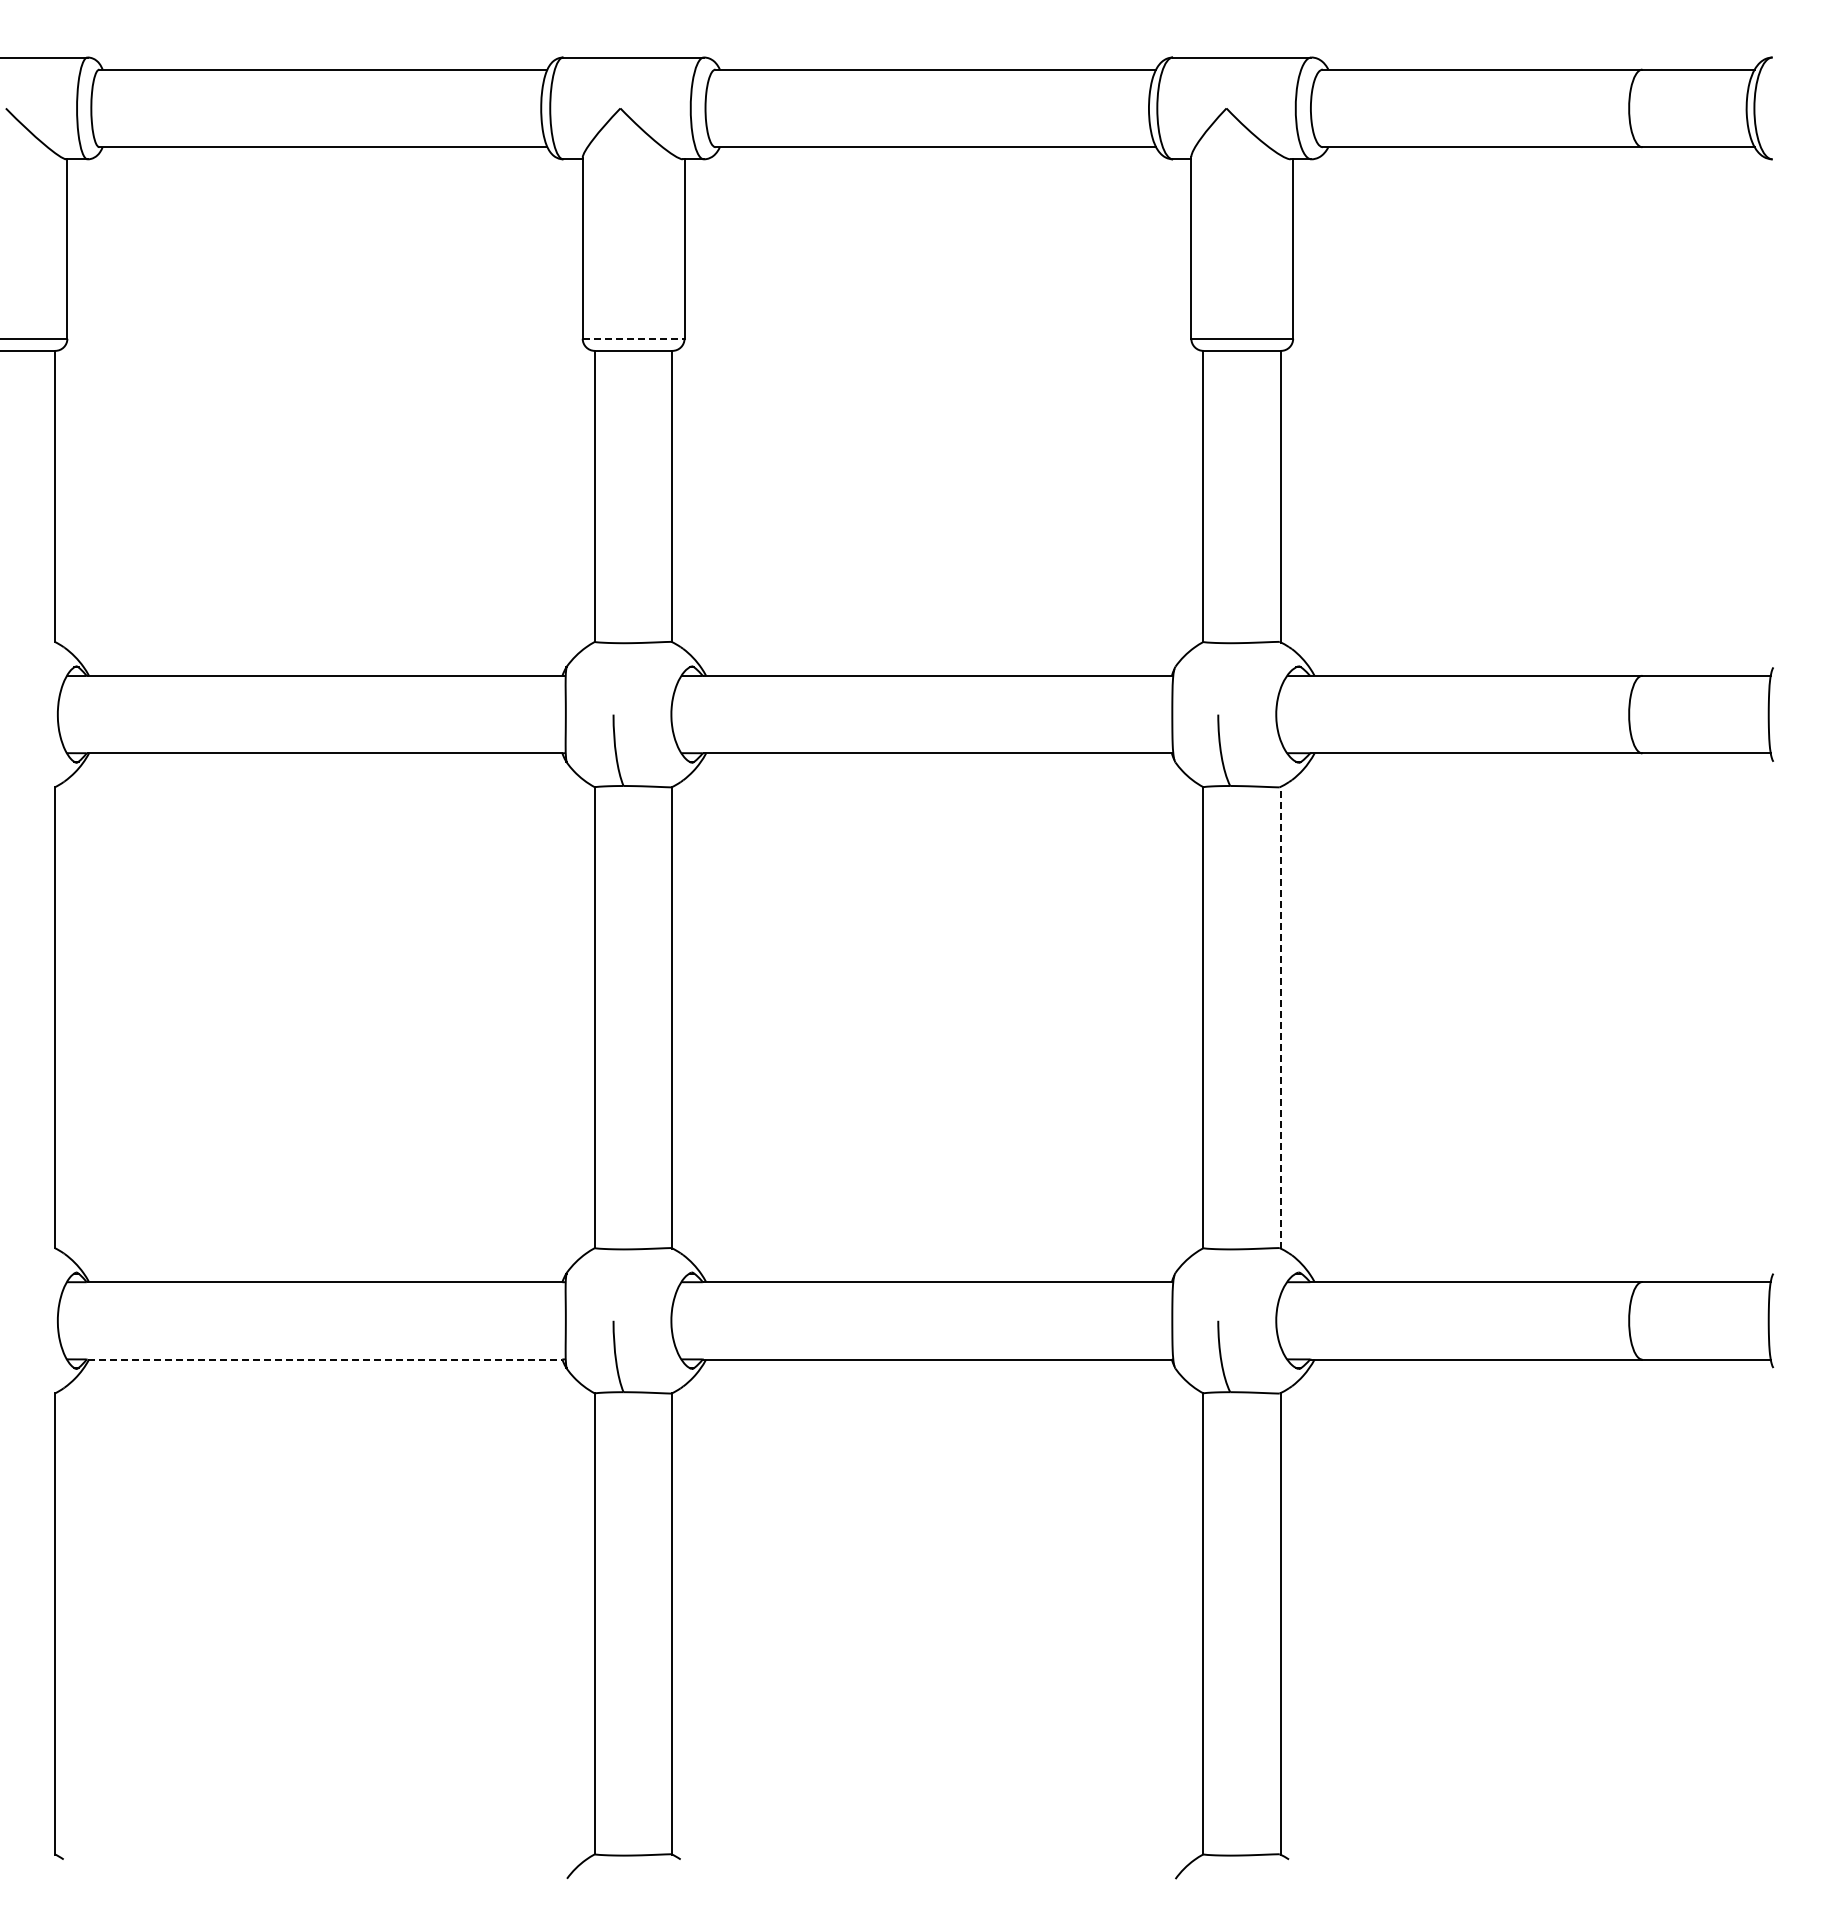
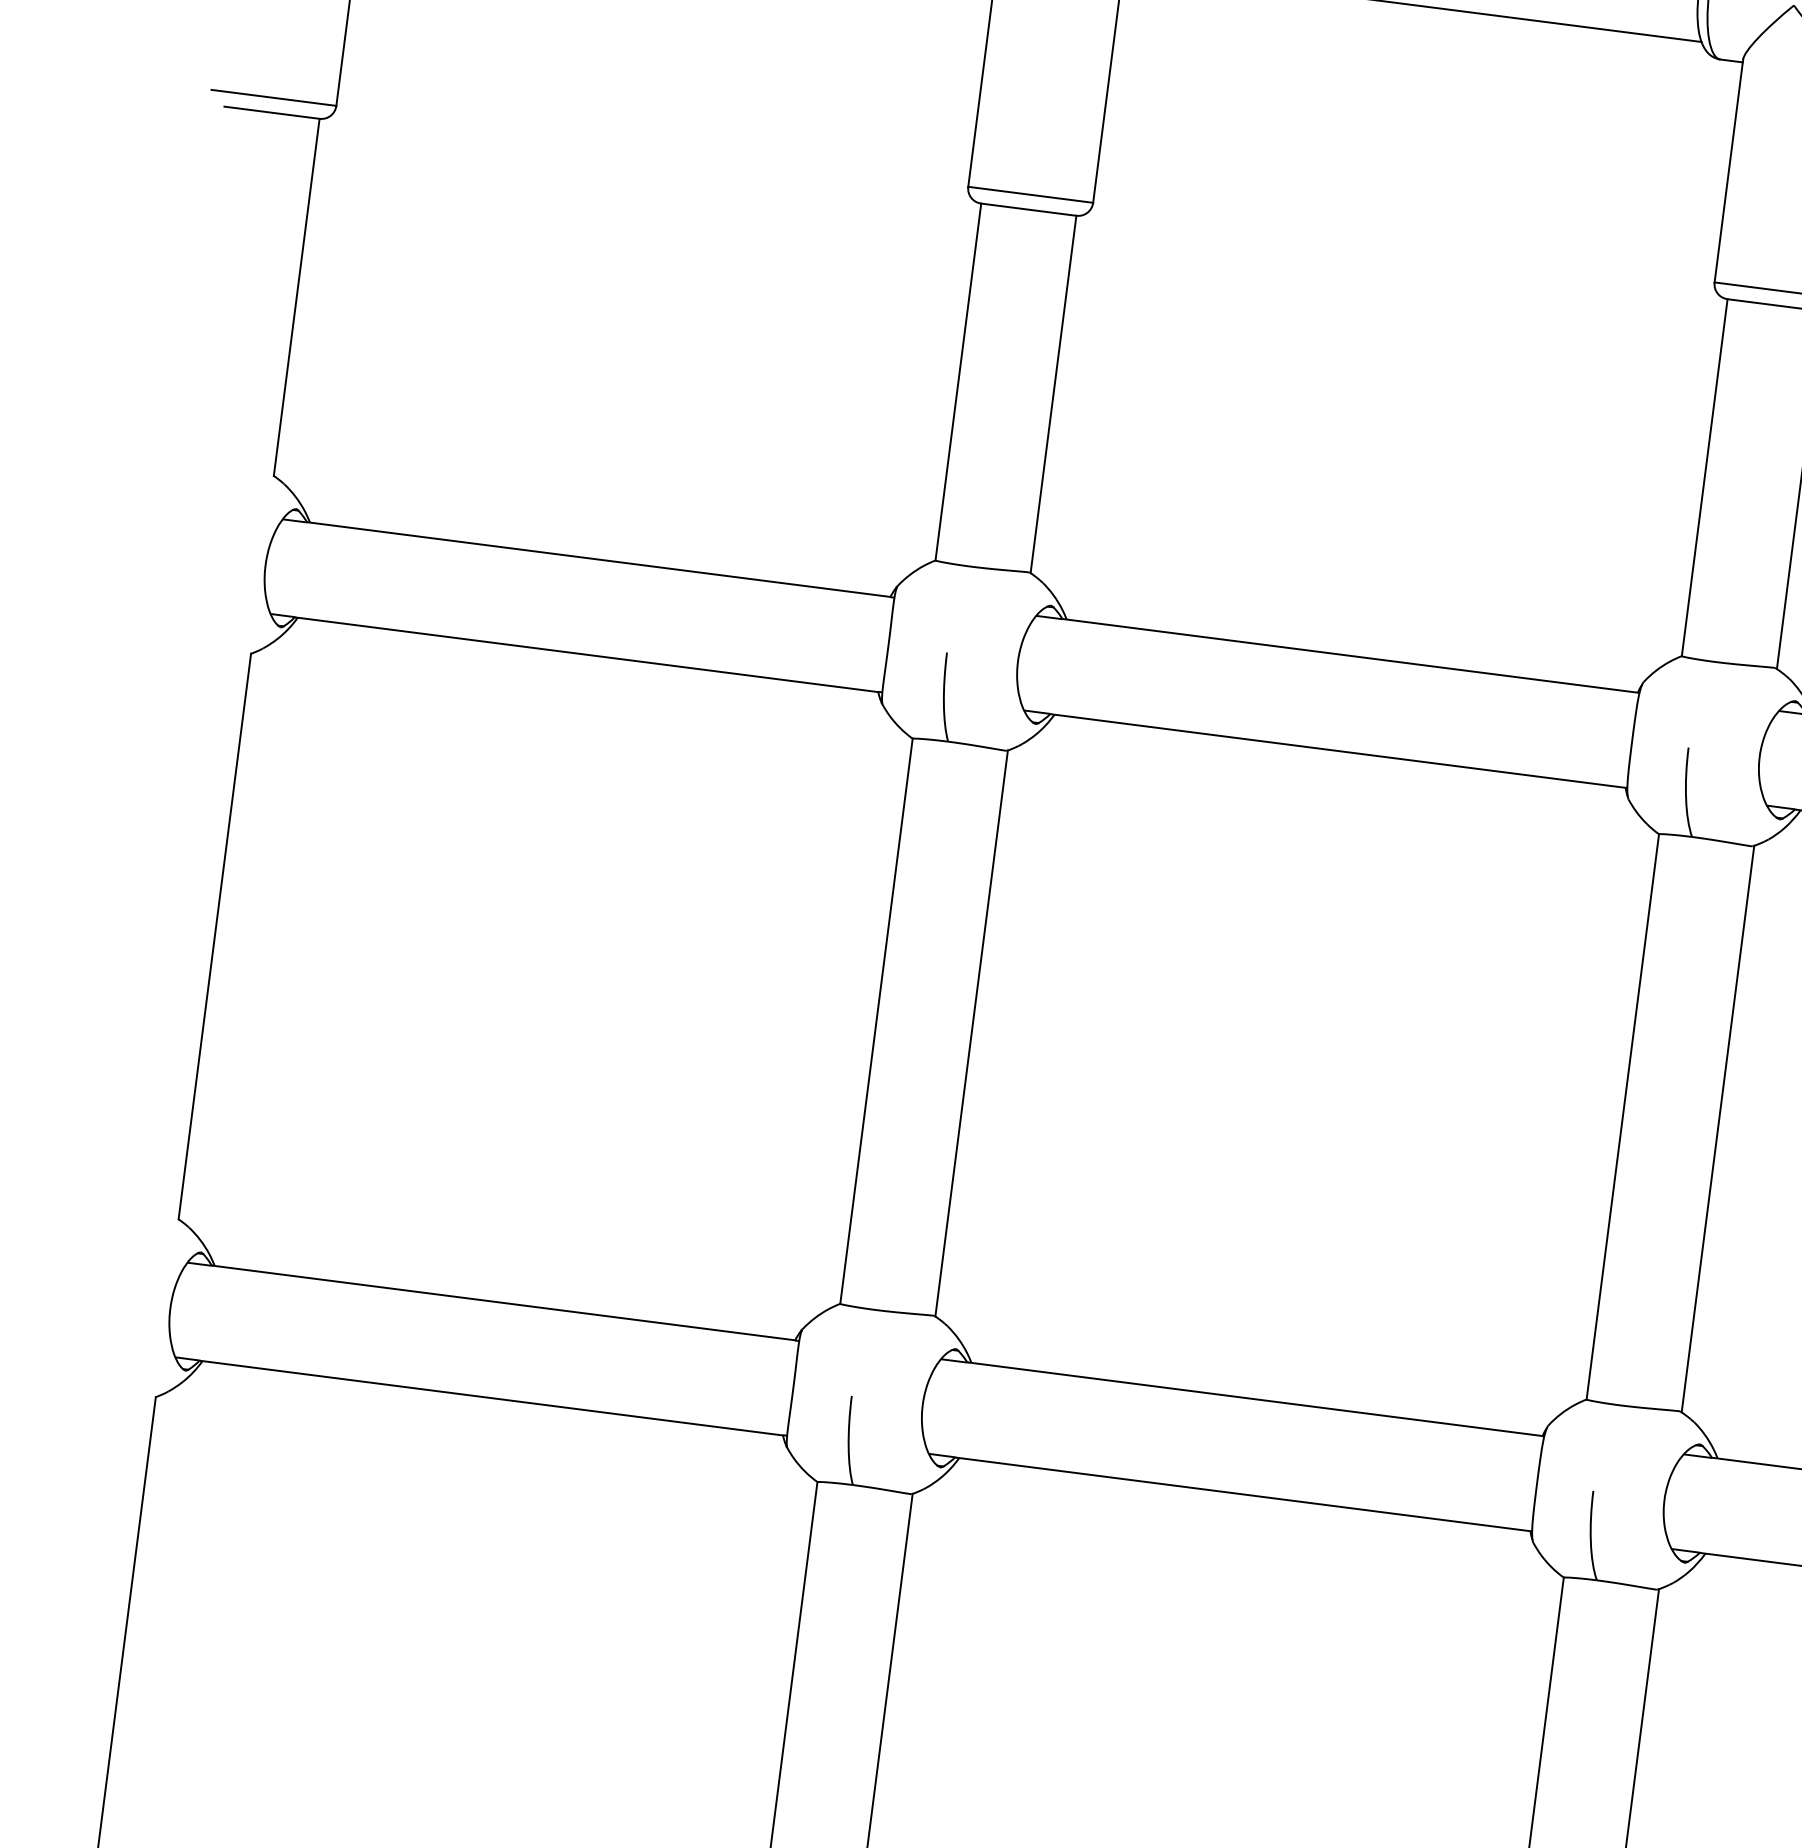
line: (633, 338) -> (1030, 194), dashed -> solid
line: (1281, 1017) -> (1718, 1128), dashed -> solid
line: (325, 1359) -> (492, 1398), dashed -> solid

